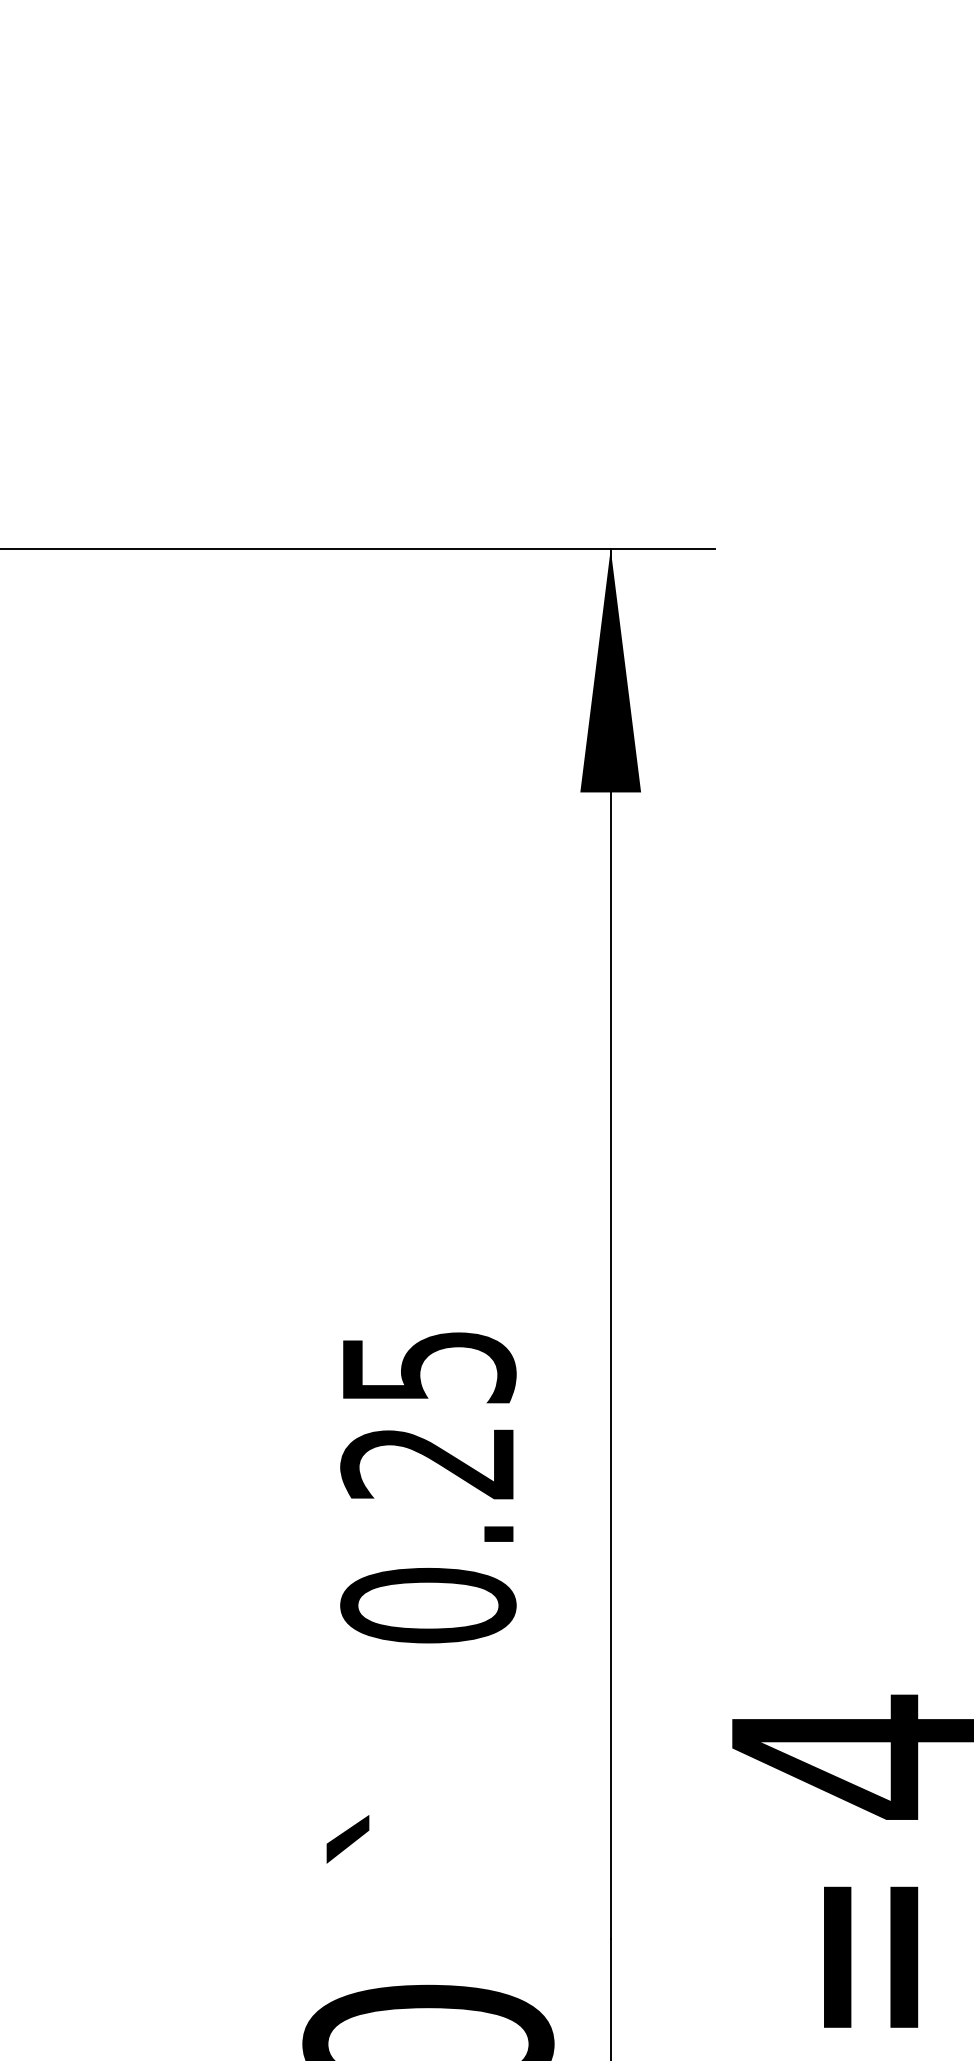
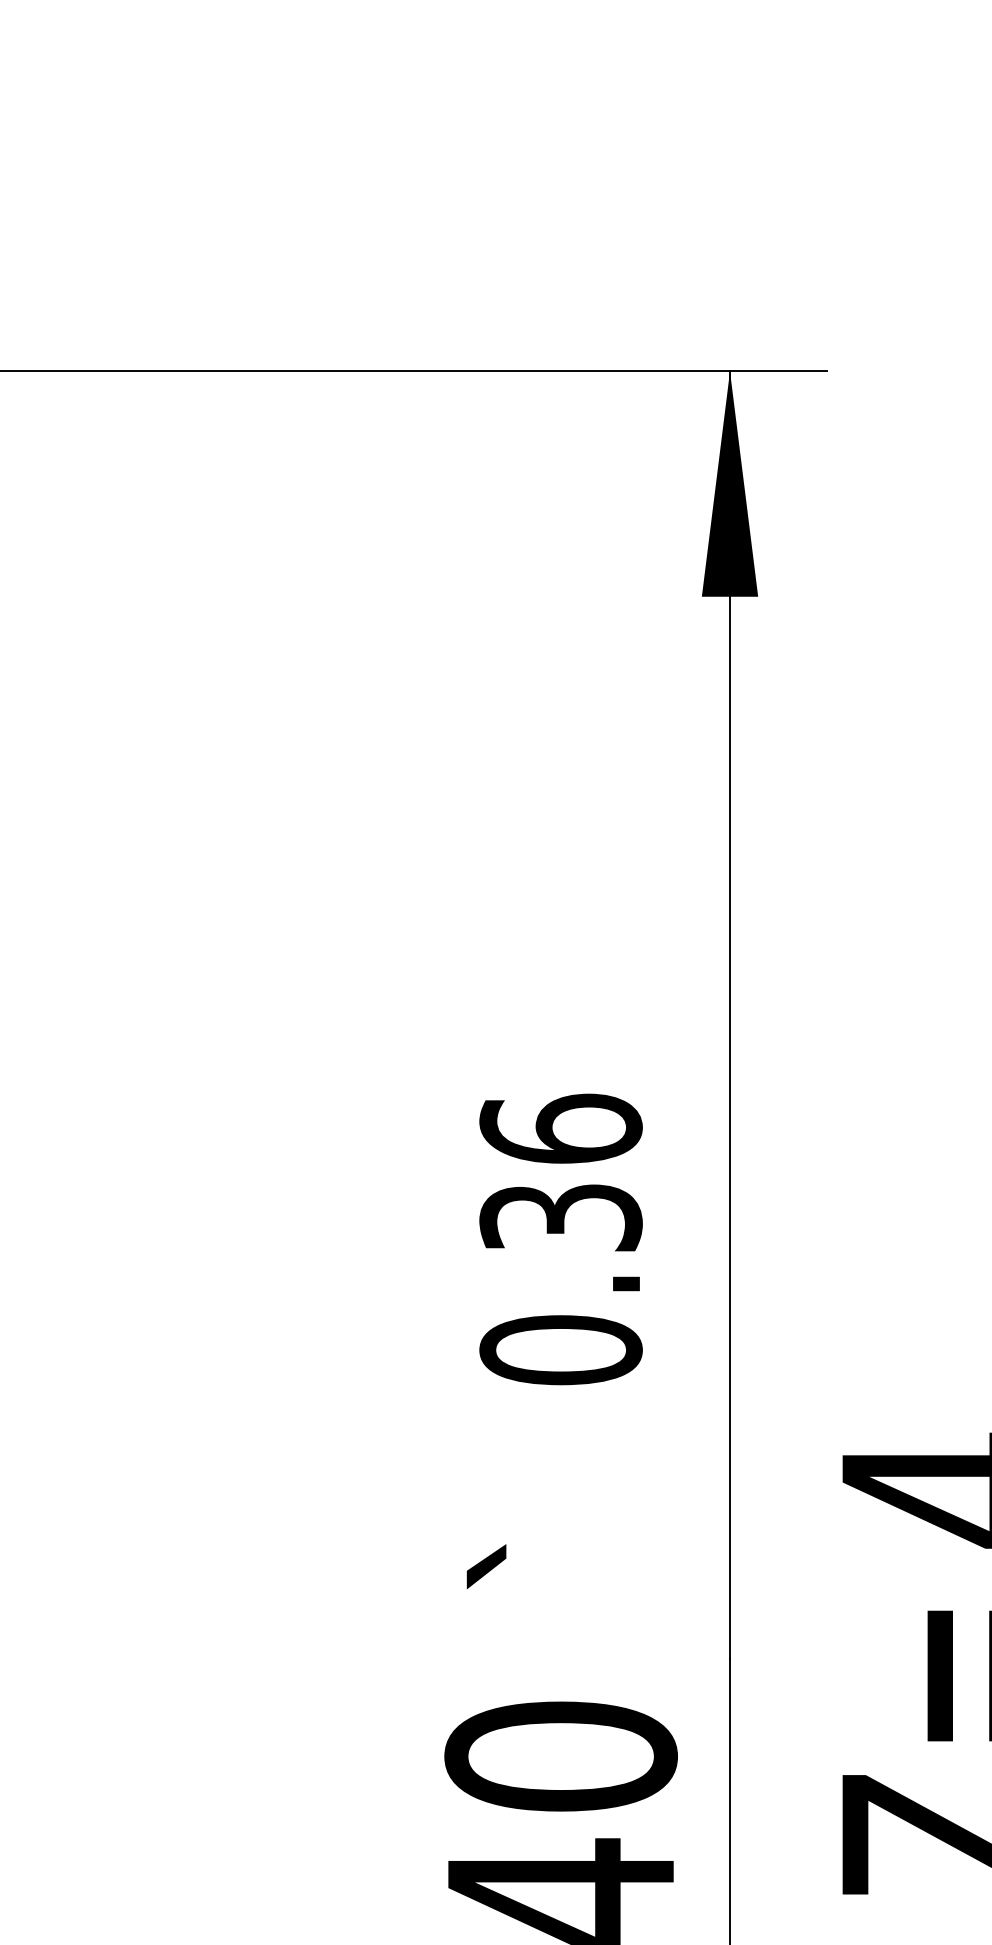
text: (427, 1413) -> (560, 1172), 0.25 -> 0.36

